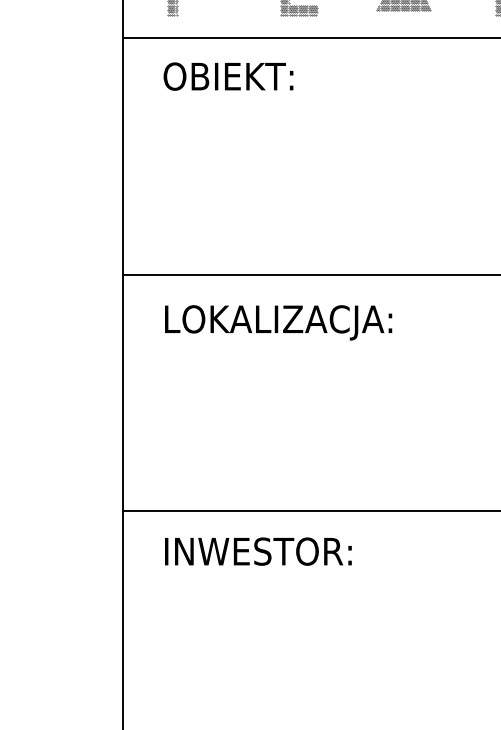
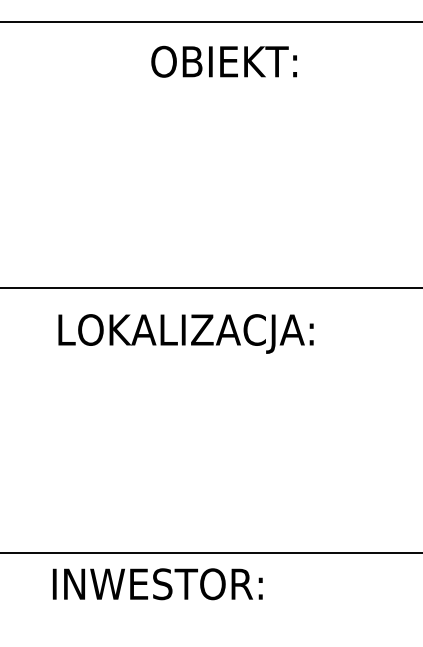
text: (228, 76) -> (224, 61), moved
text: (278, 322) -> (185, 333), moved
text: (258, 551) -> (157, 584), moved

